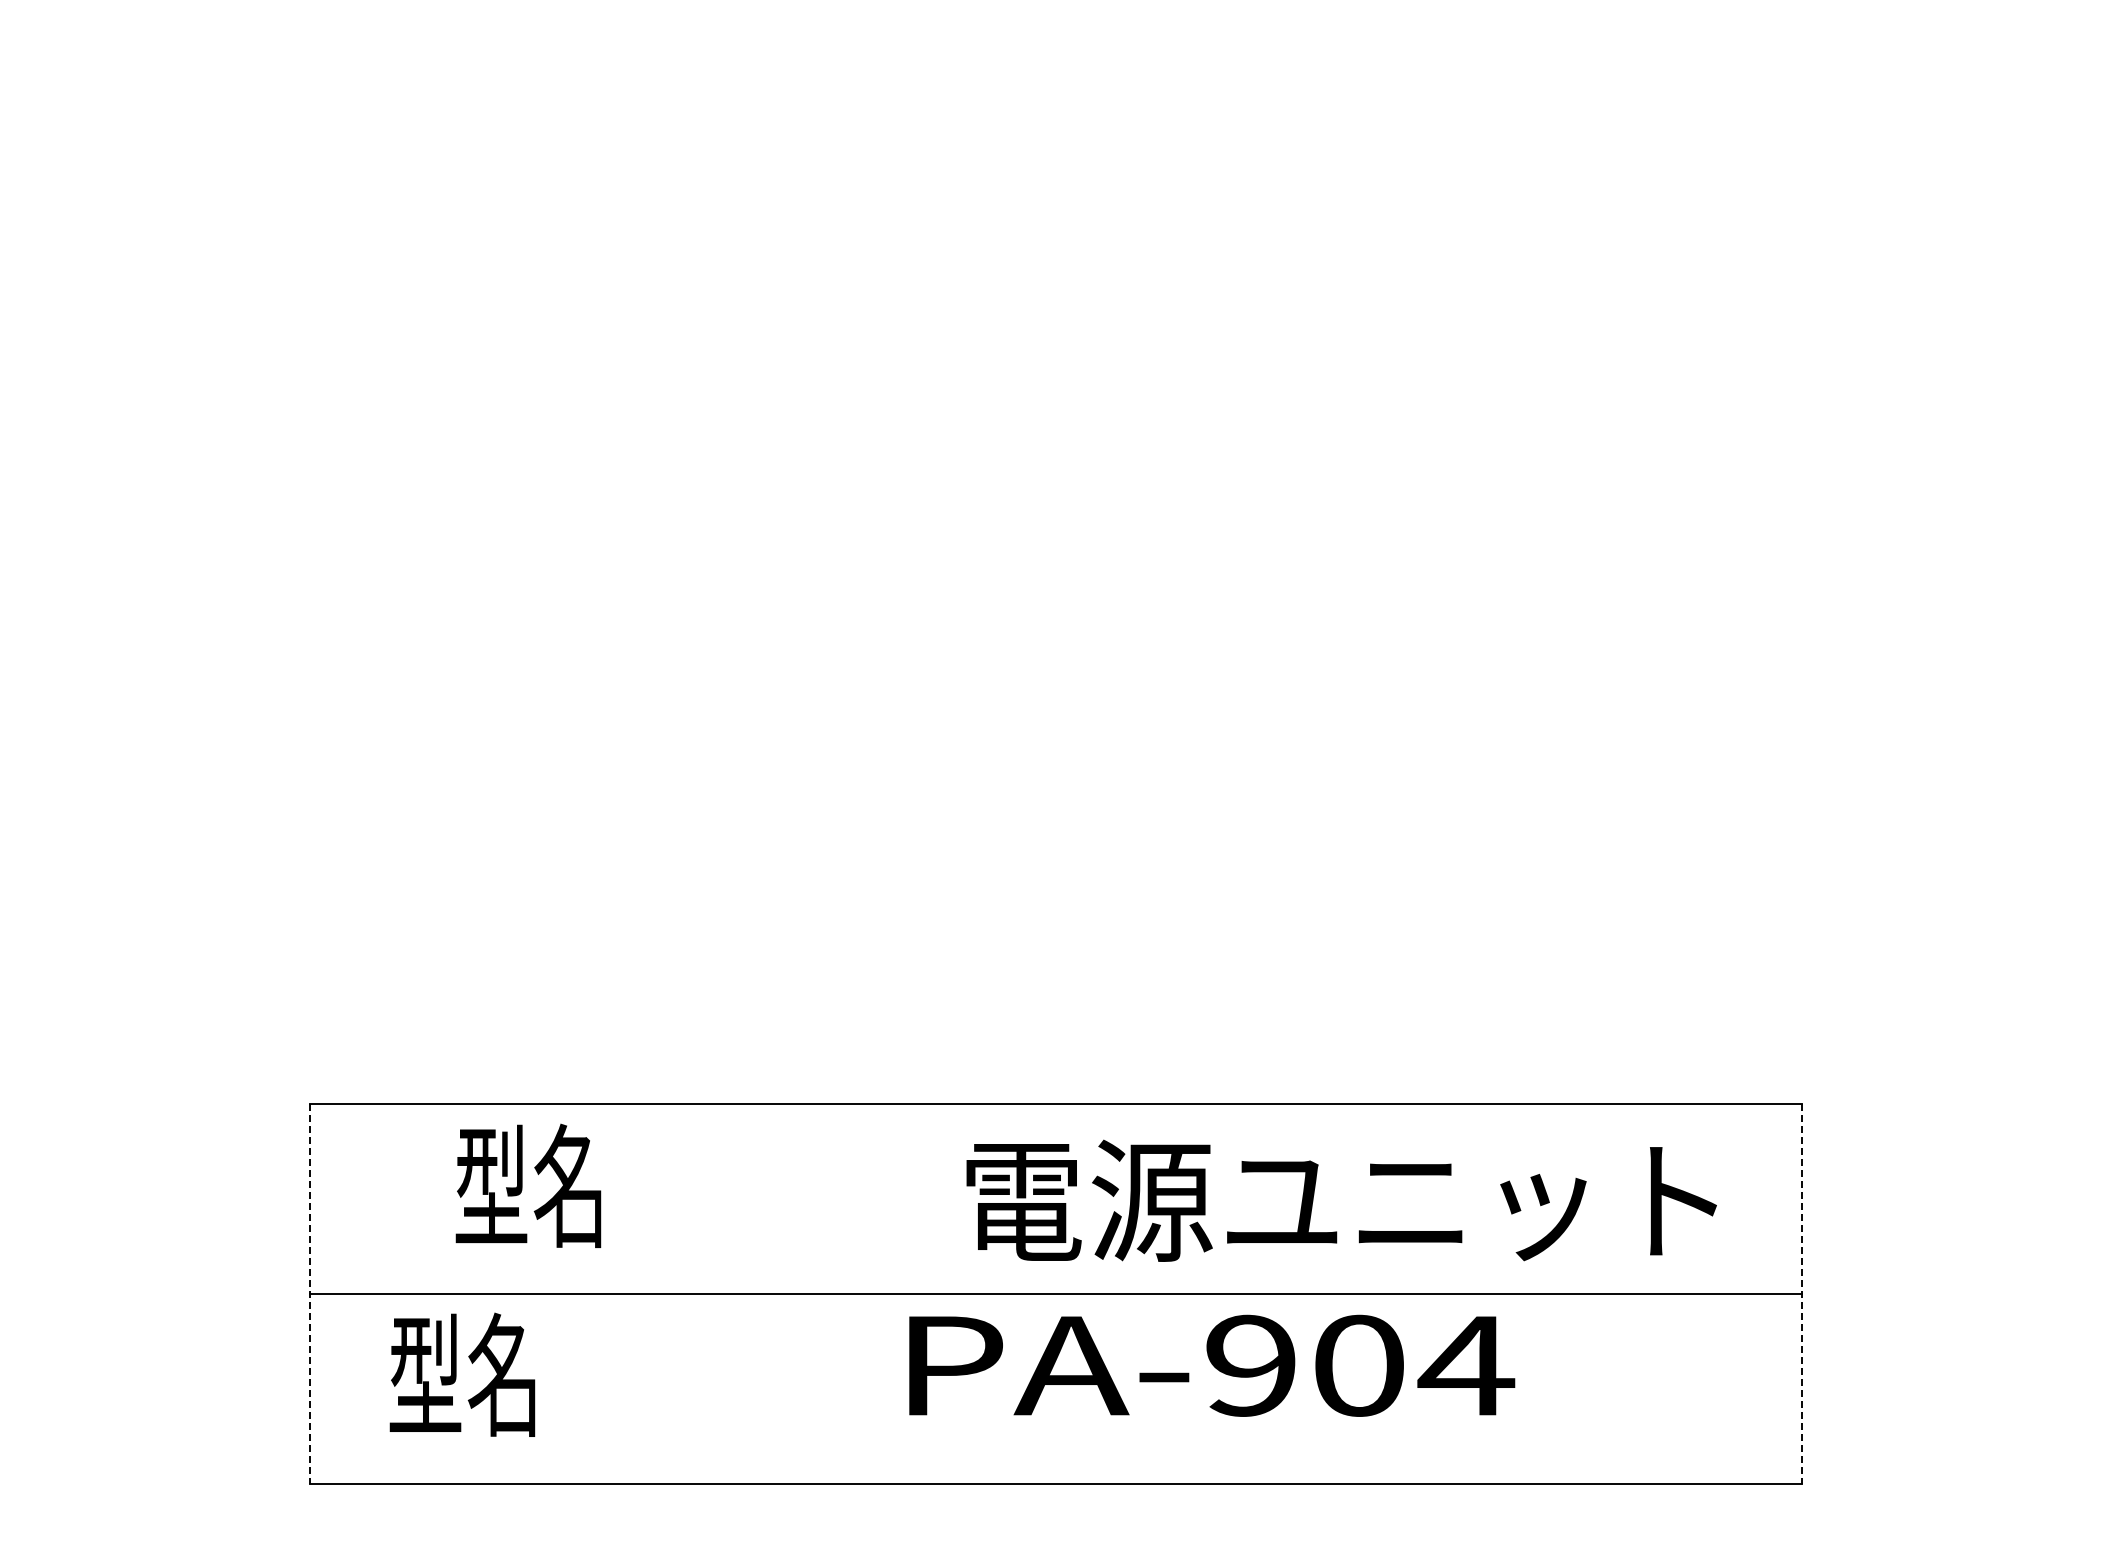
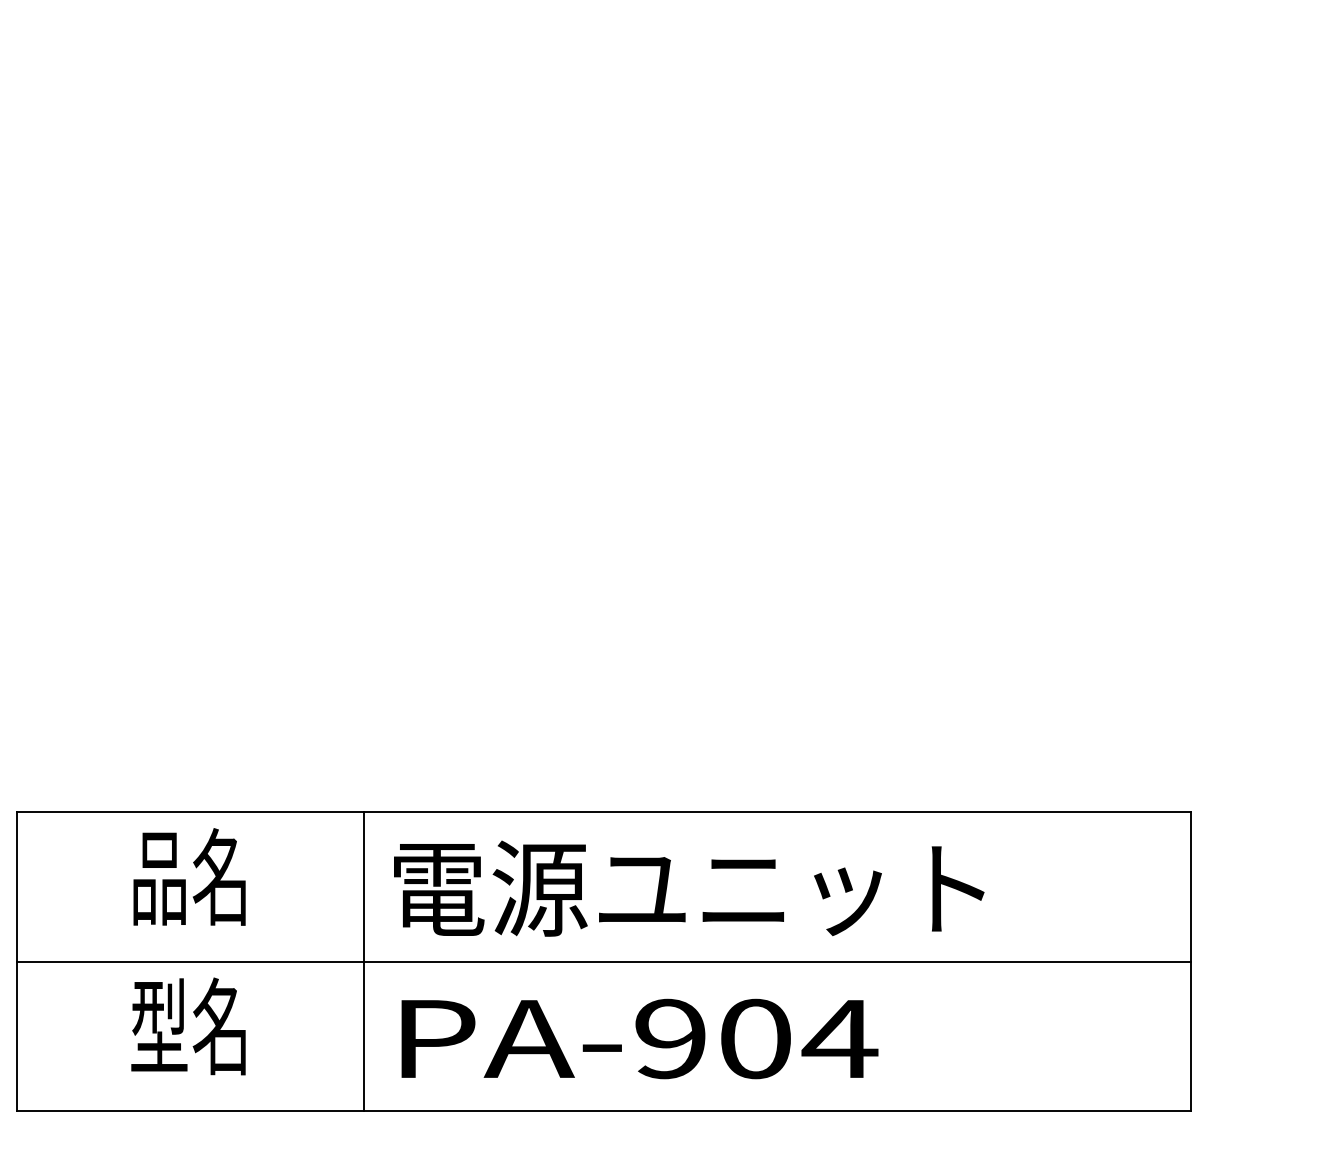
text: (491, 1185) -> (159, 876), 型名 -> 品名
text: (1341, 1200) -> (689, 888), moved
line: (310, 1293) -> (16, 961), dashed -> solid
line: (752, 1293) -> (364, 961), added
line: (1801, 1293) -> (1190, 961), dashed -> solid
text: (1212, 1365) -> (640, 1038), moved
text: (462, 1374) -> (188, 1026), moved

